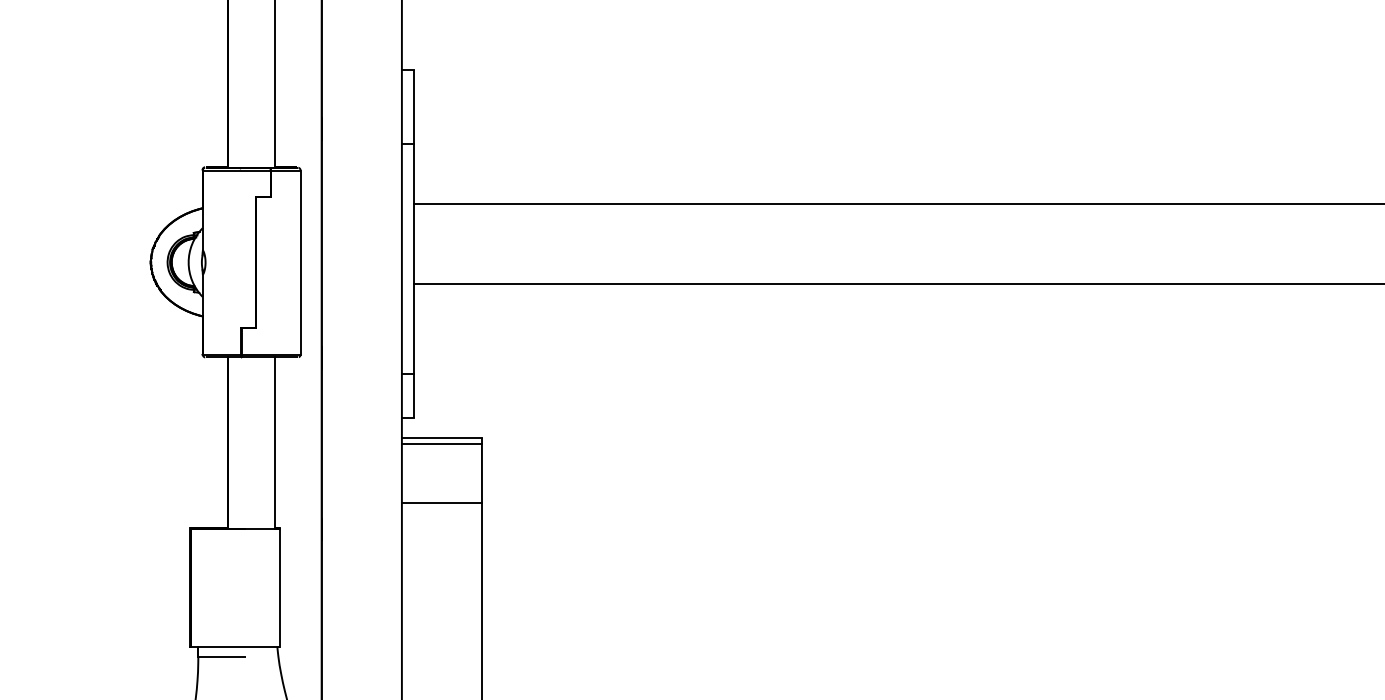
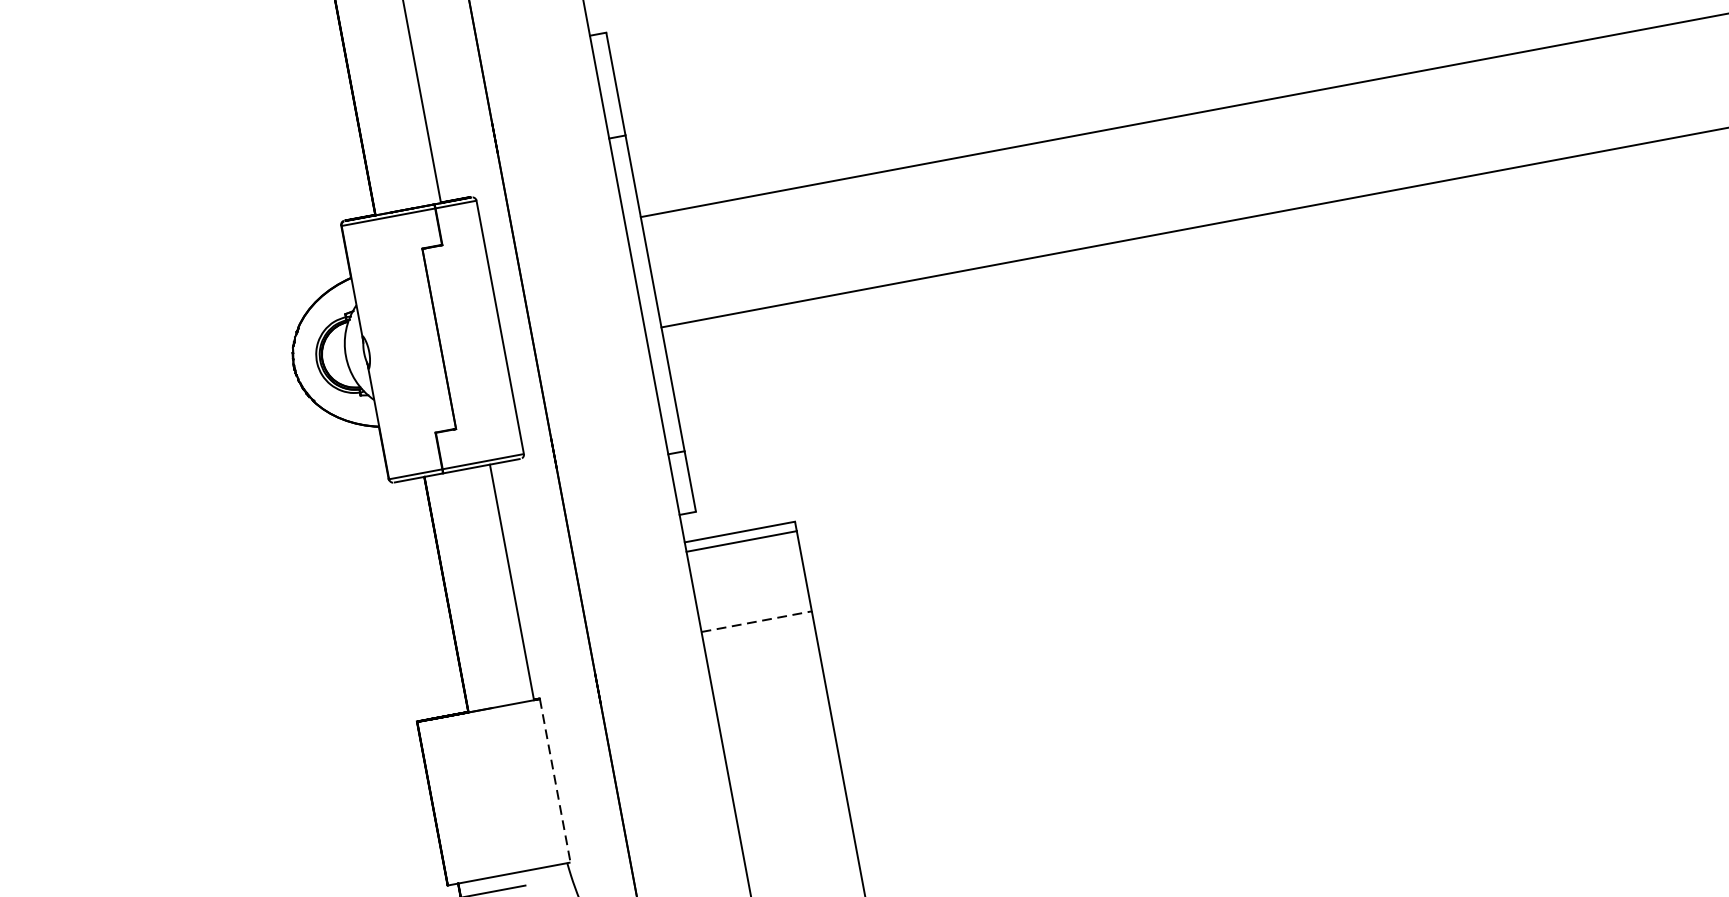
line: (442, 502) -> (757, 621), solid -> dashed
line: (279, 588) -> (555, 781), solid -> dashed

